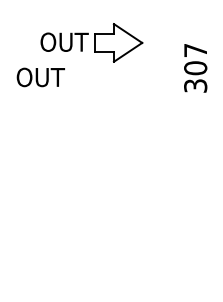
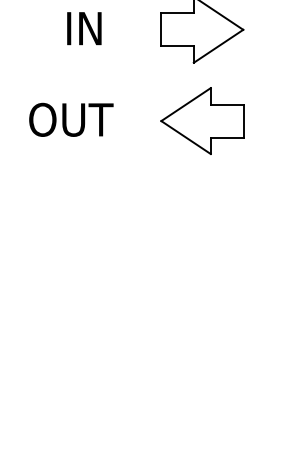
text: (64, 41) -> (107, 27), OUT -> IN
text: (40, 77) -> (70, 119), moved
part: (118, 94) -> (201, 119), added

